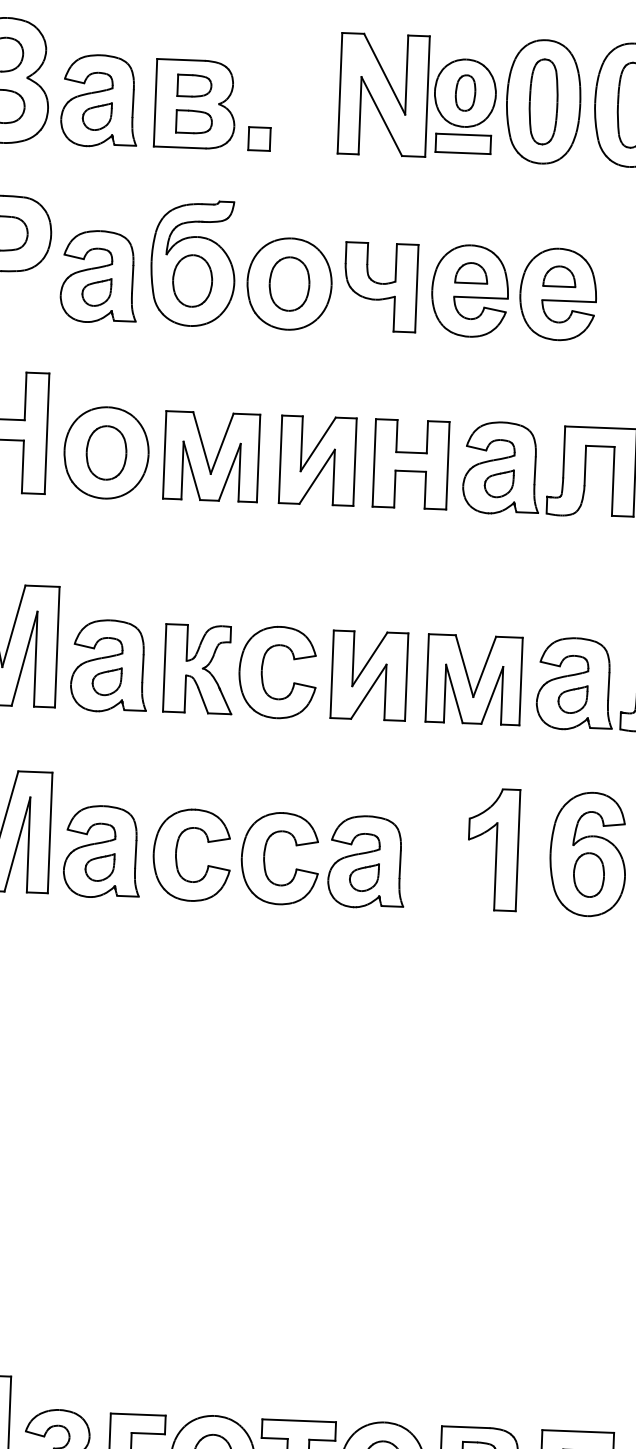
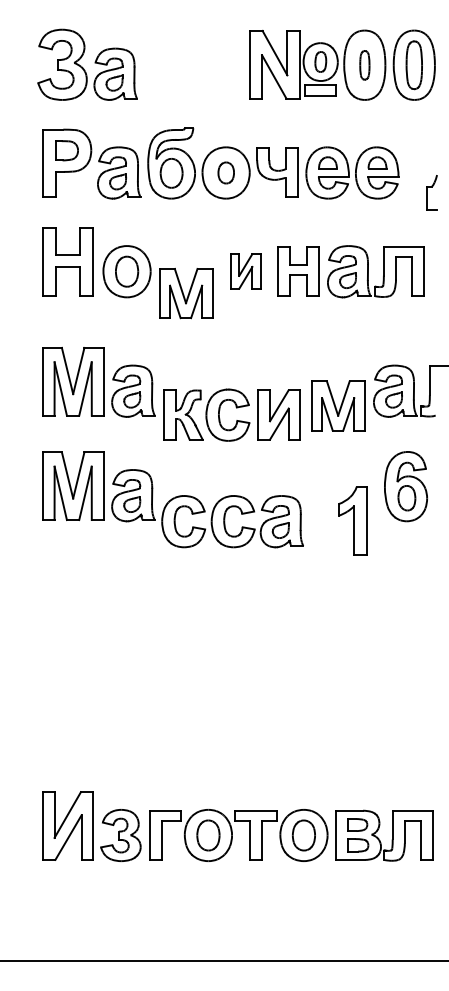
part: (543, 102) -> (364, 65), size x0.6
part: (213, 103) -> (179, 73), removed
part: (290, 283) -> (226, 172), size x0.7
part: (212, 456) -> (186, 293), moved
part: (317, 460) -> (245, 271), size x0.7
part: (293, 661) -> (236, 408), moved
part: (474, 678) -> (338, 405), moved
part: (493, 848) -> (352, 520), moved
part: (266, 857) -> (225, 521), moved

